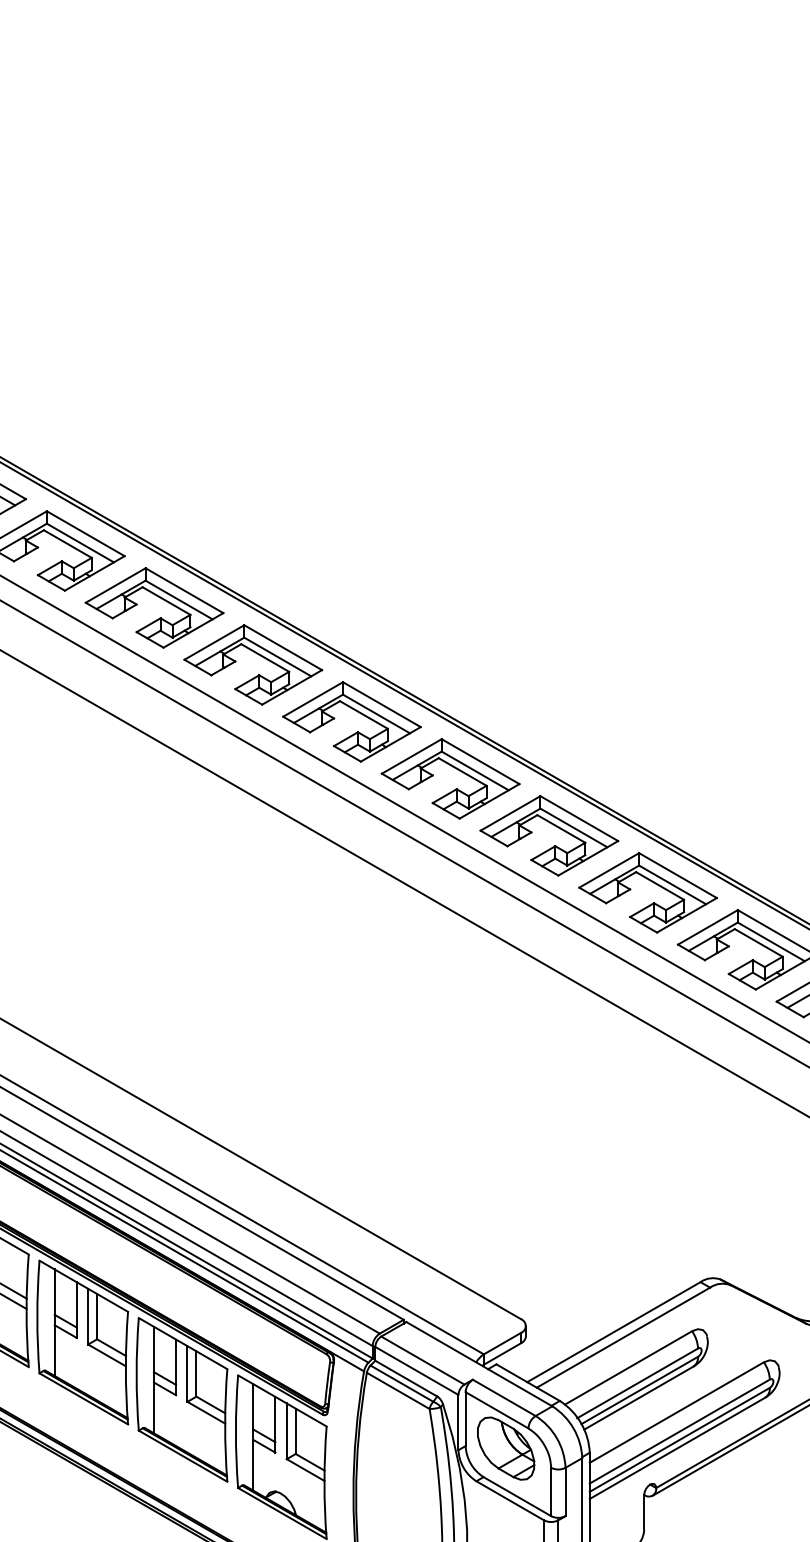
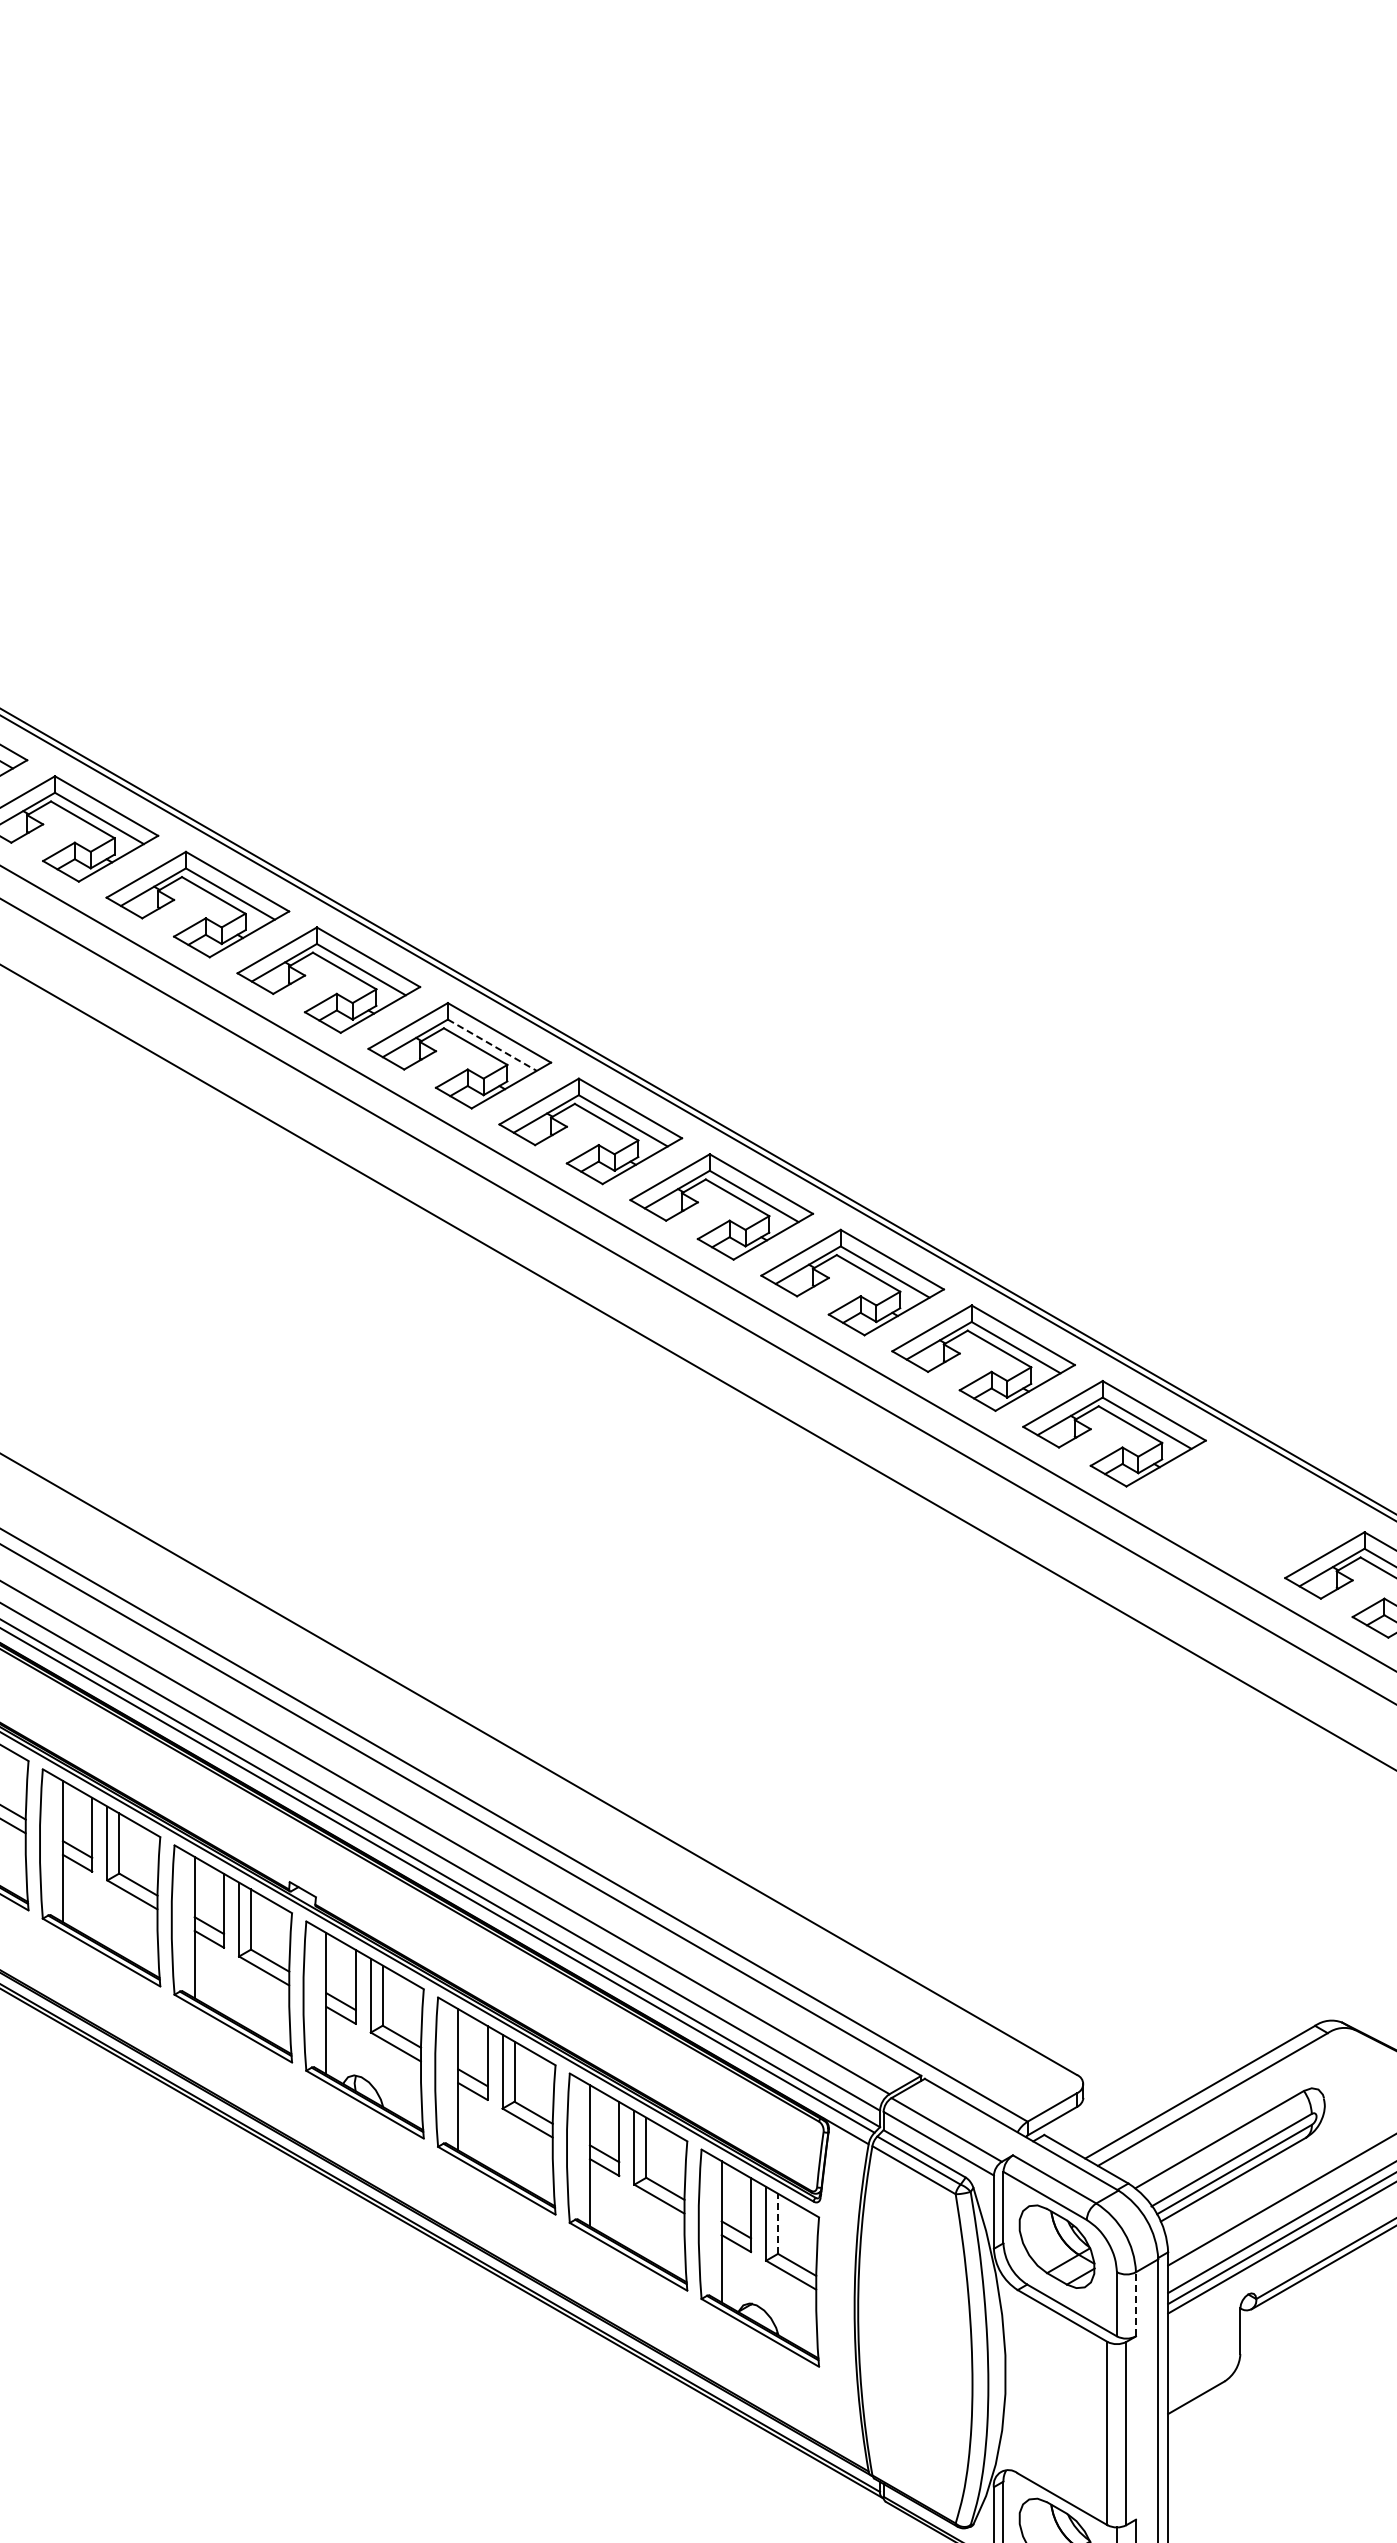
line: (80, 543) -> (492, 1045), solid -> dashed
part: (653, 883) -> (1252, 1496), removed
line: (296, 1431) -> (778, 2223), solid -> dashed
line: (565, 1491) -> (1136, 2303), solid -> dashed

